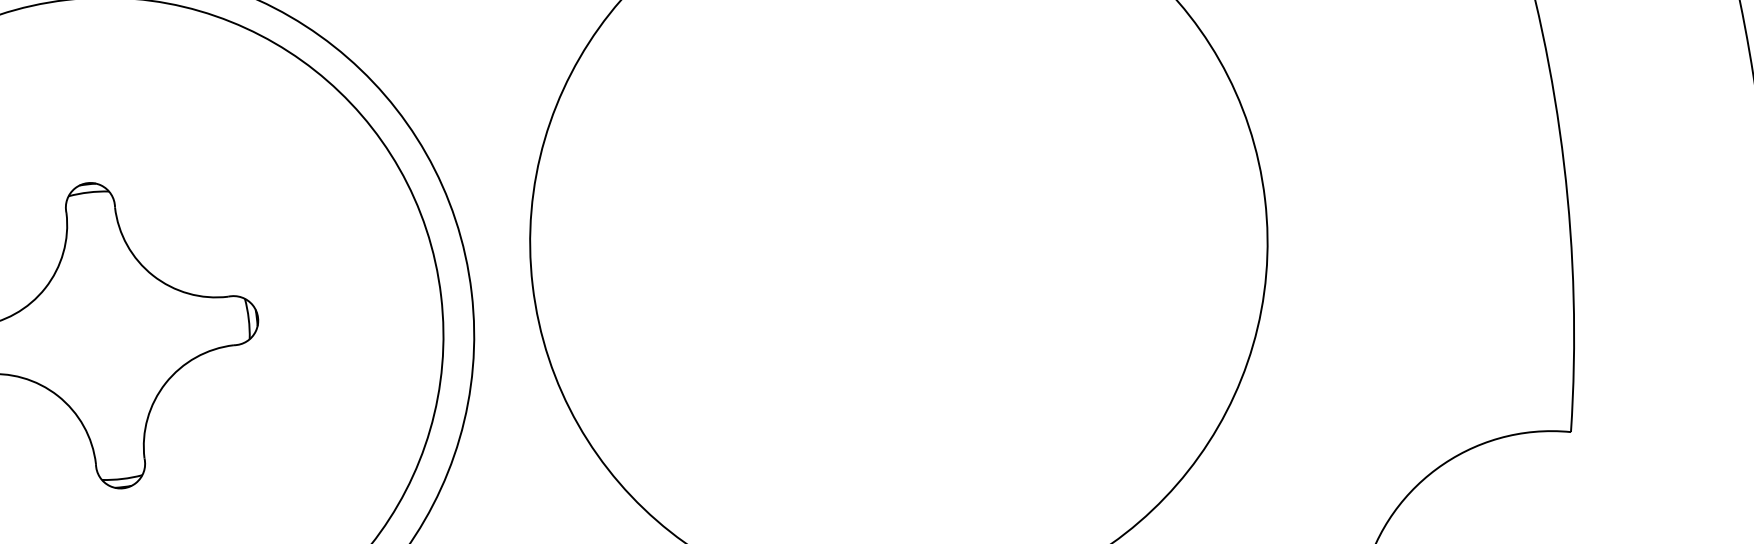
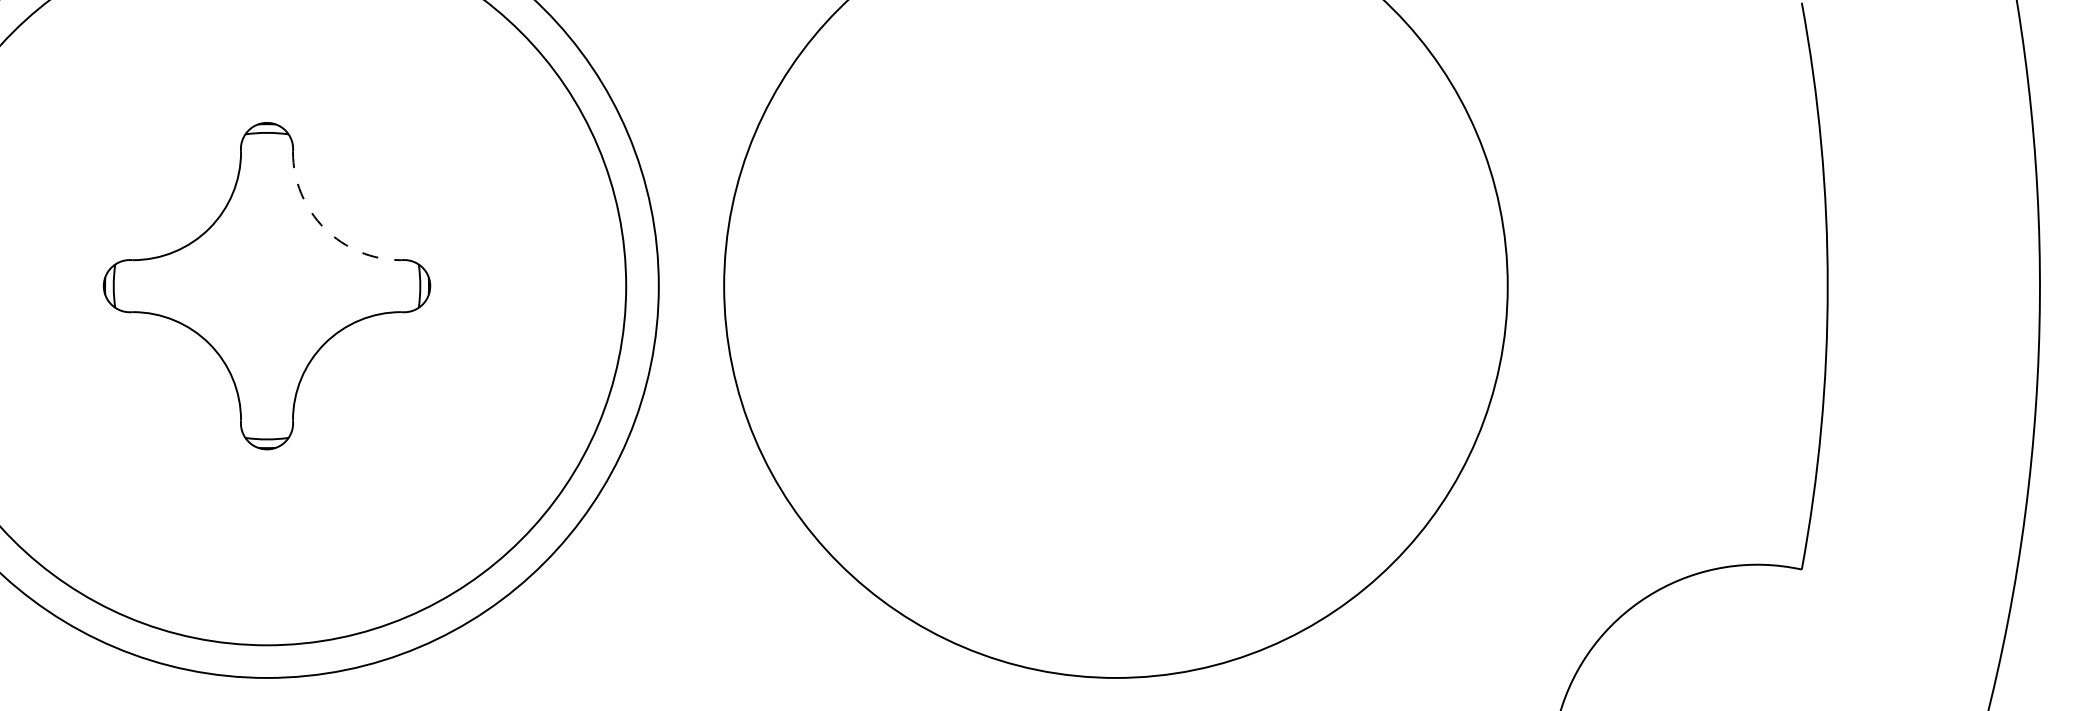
arc: (152, 275) -> (324, 228), solid -> dashed

